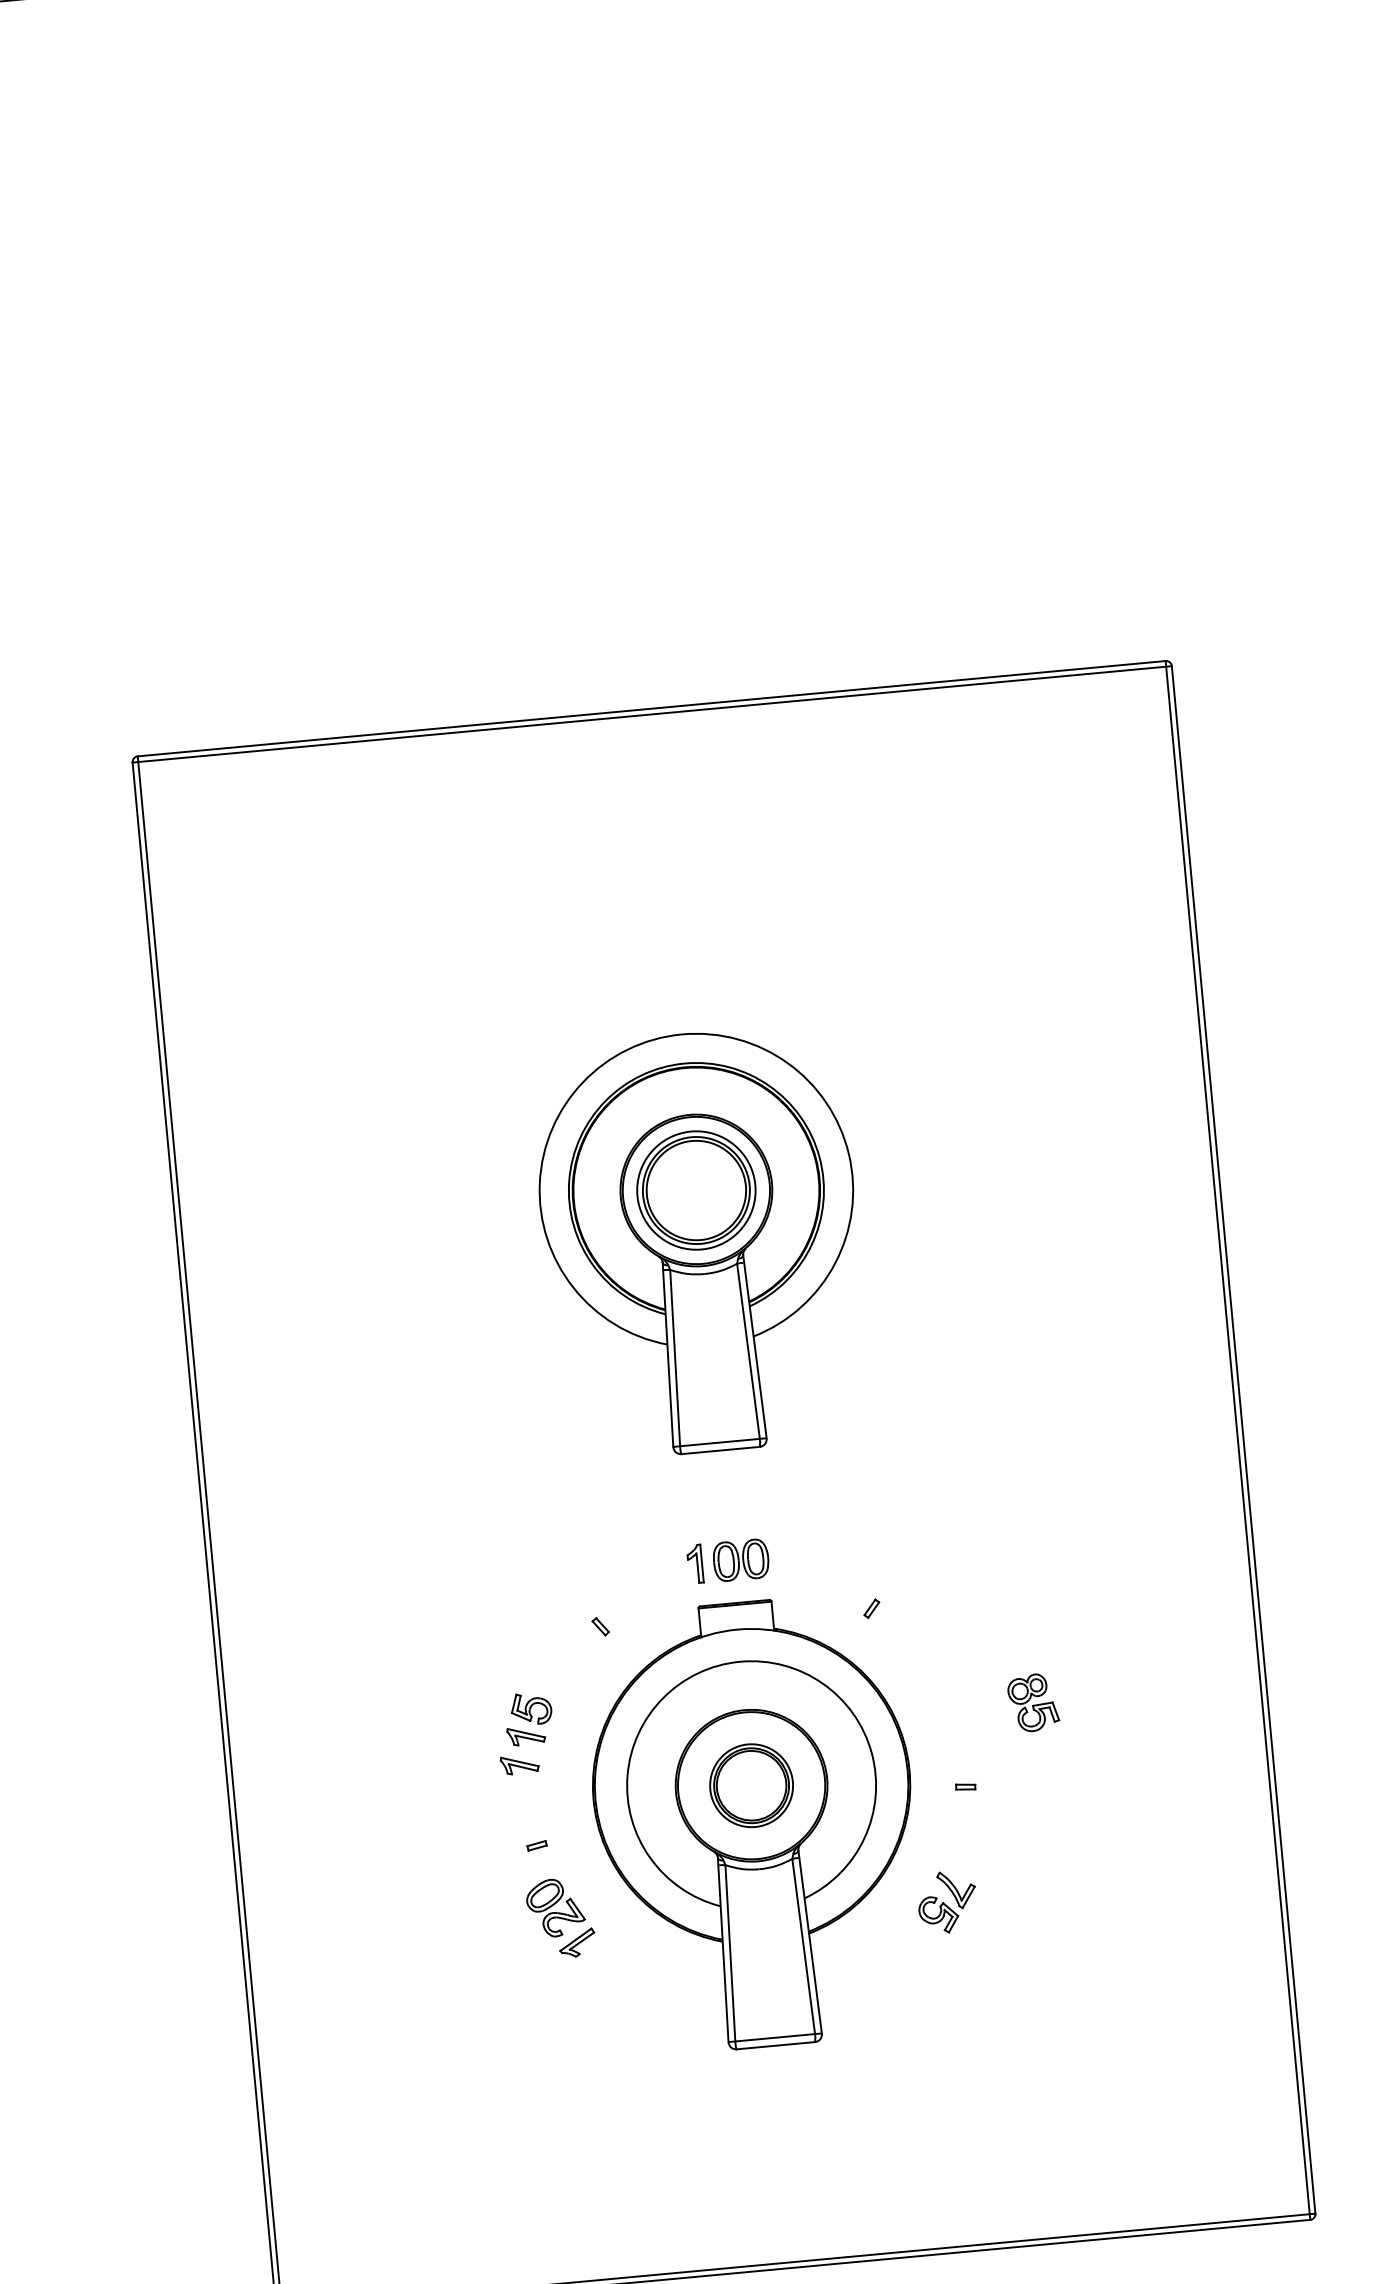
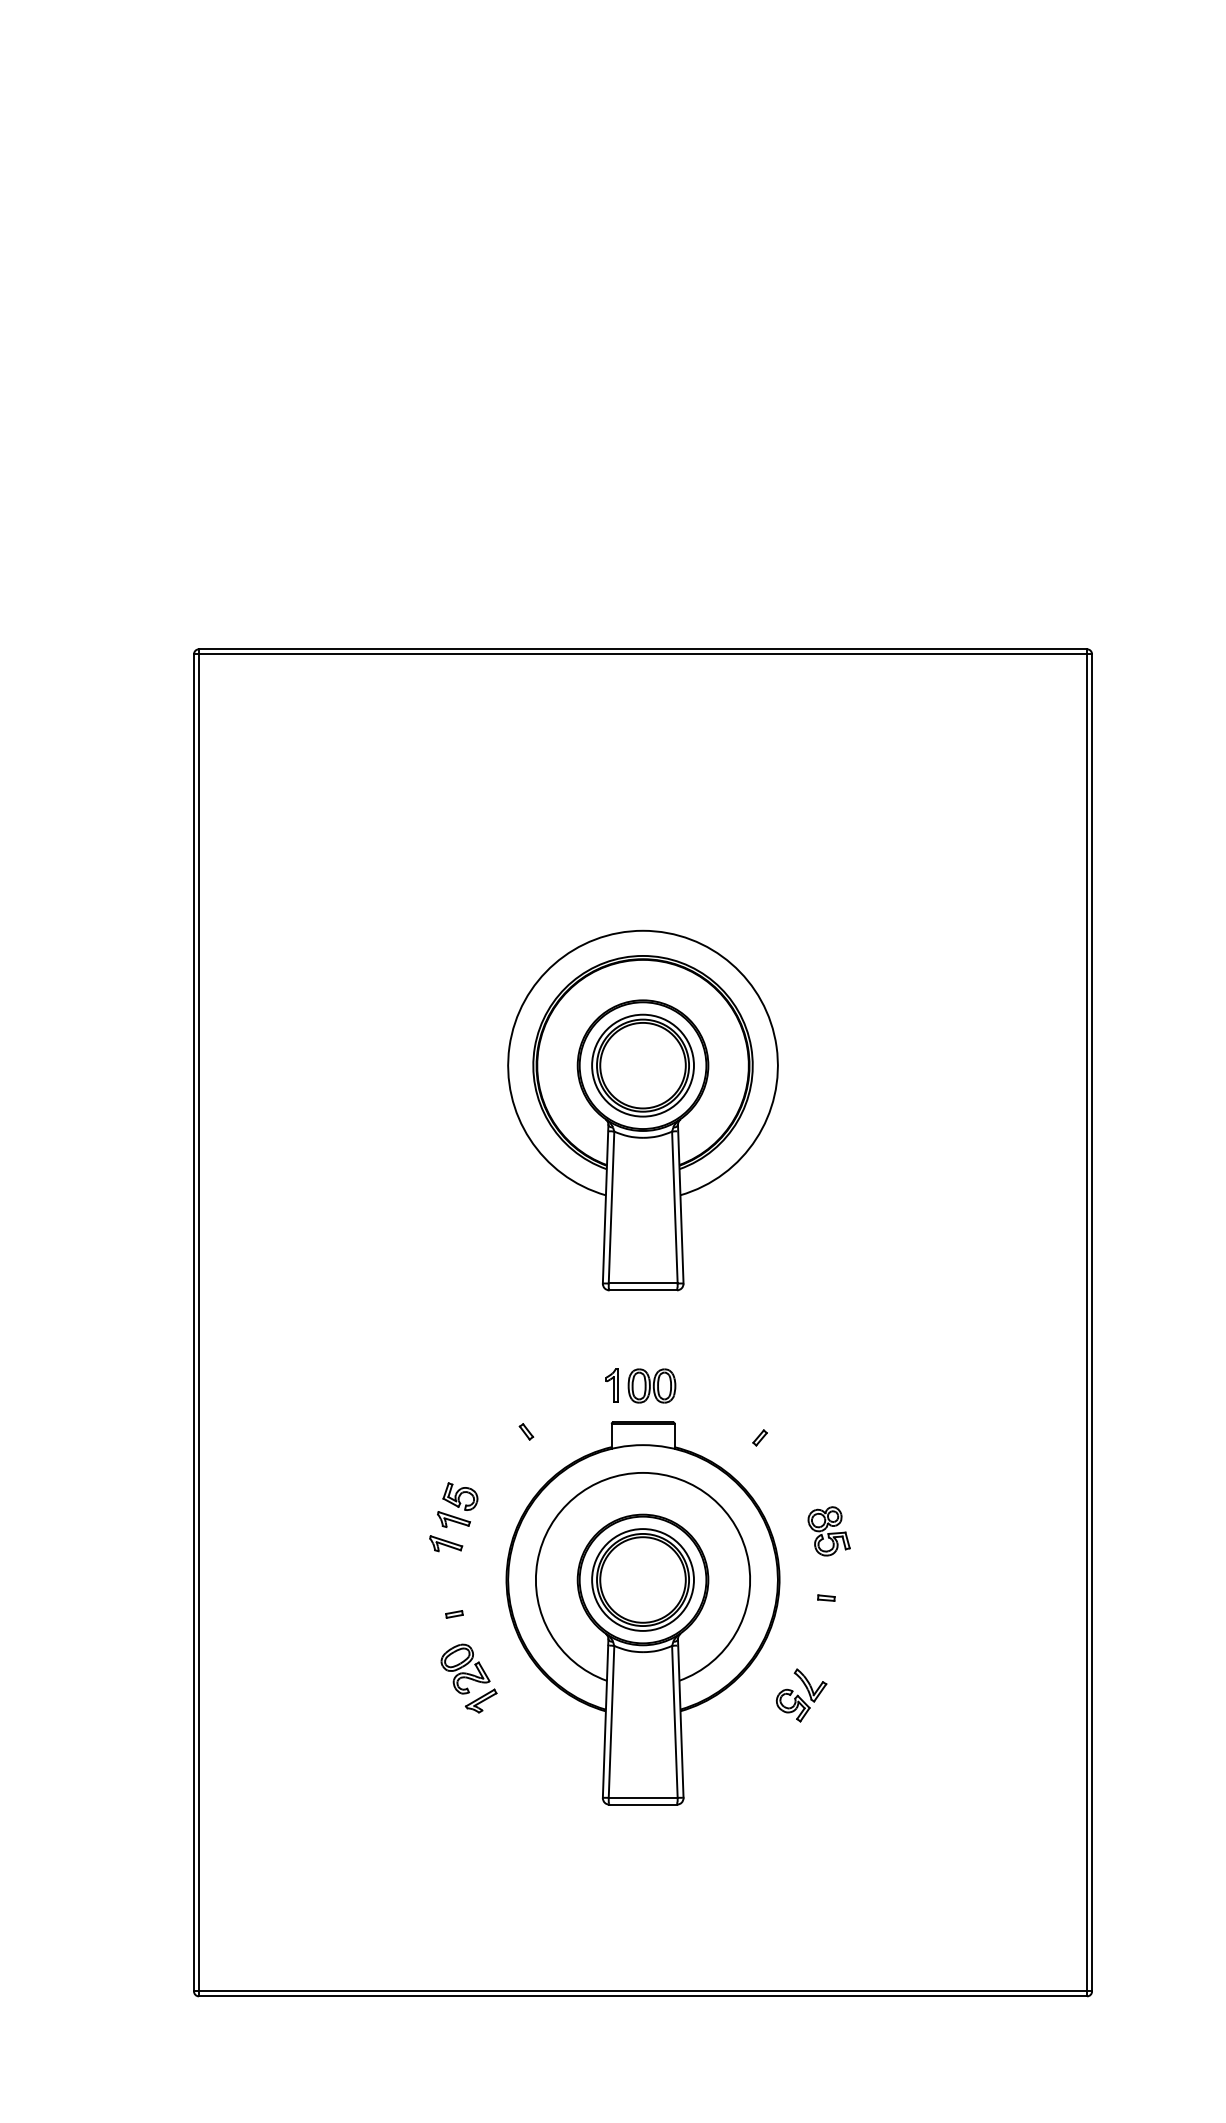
part: (1032, 1703) -> (828, 1531), moved
part: (750, 1785) -> (642, 1579), size x1.43

